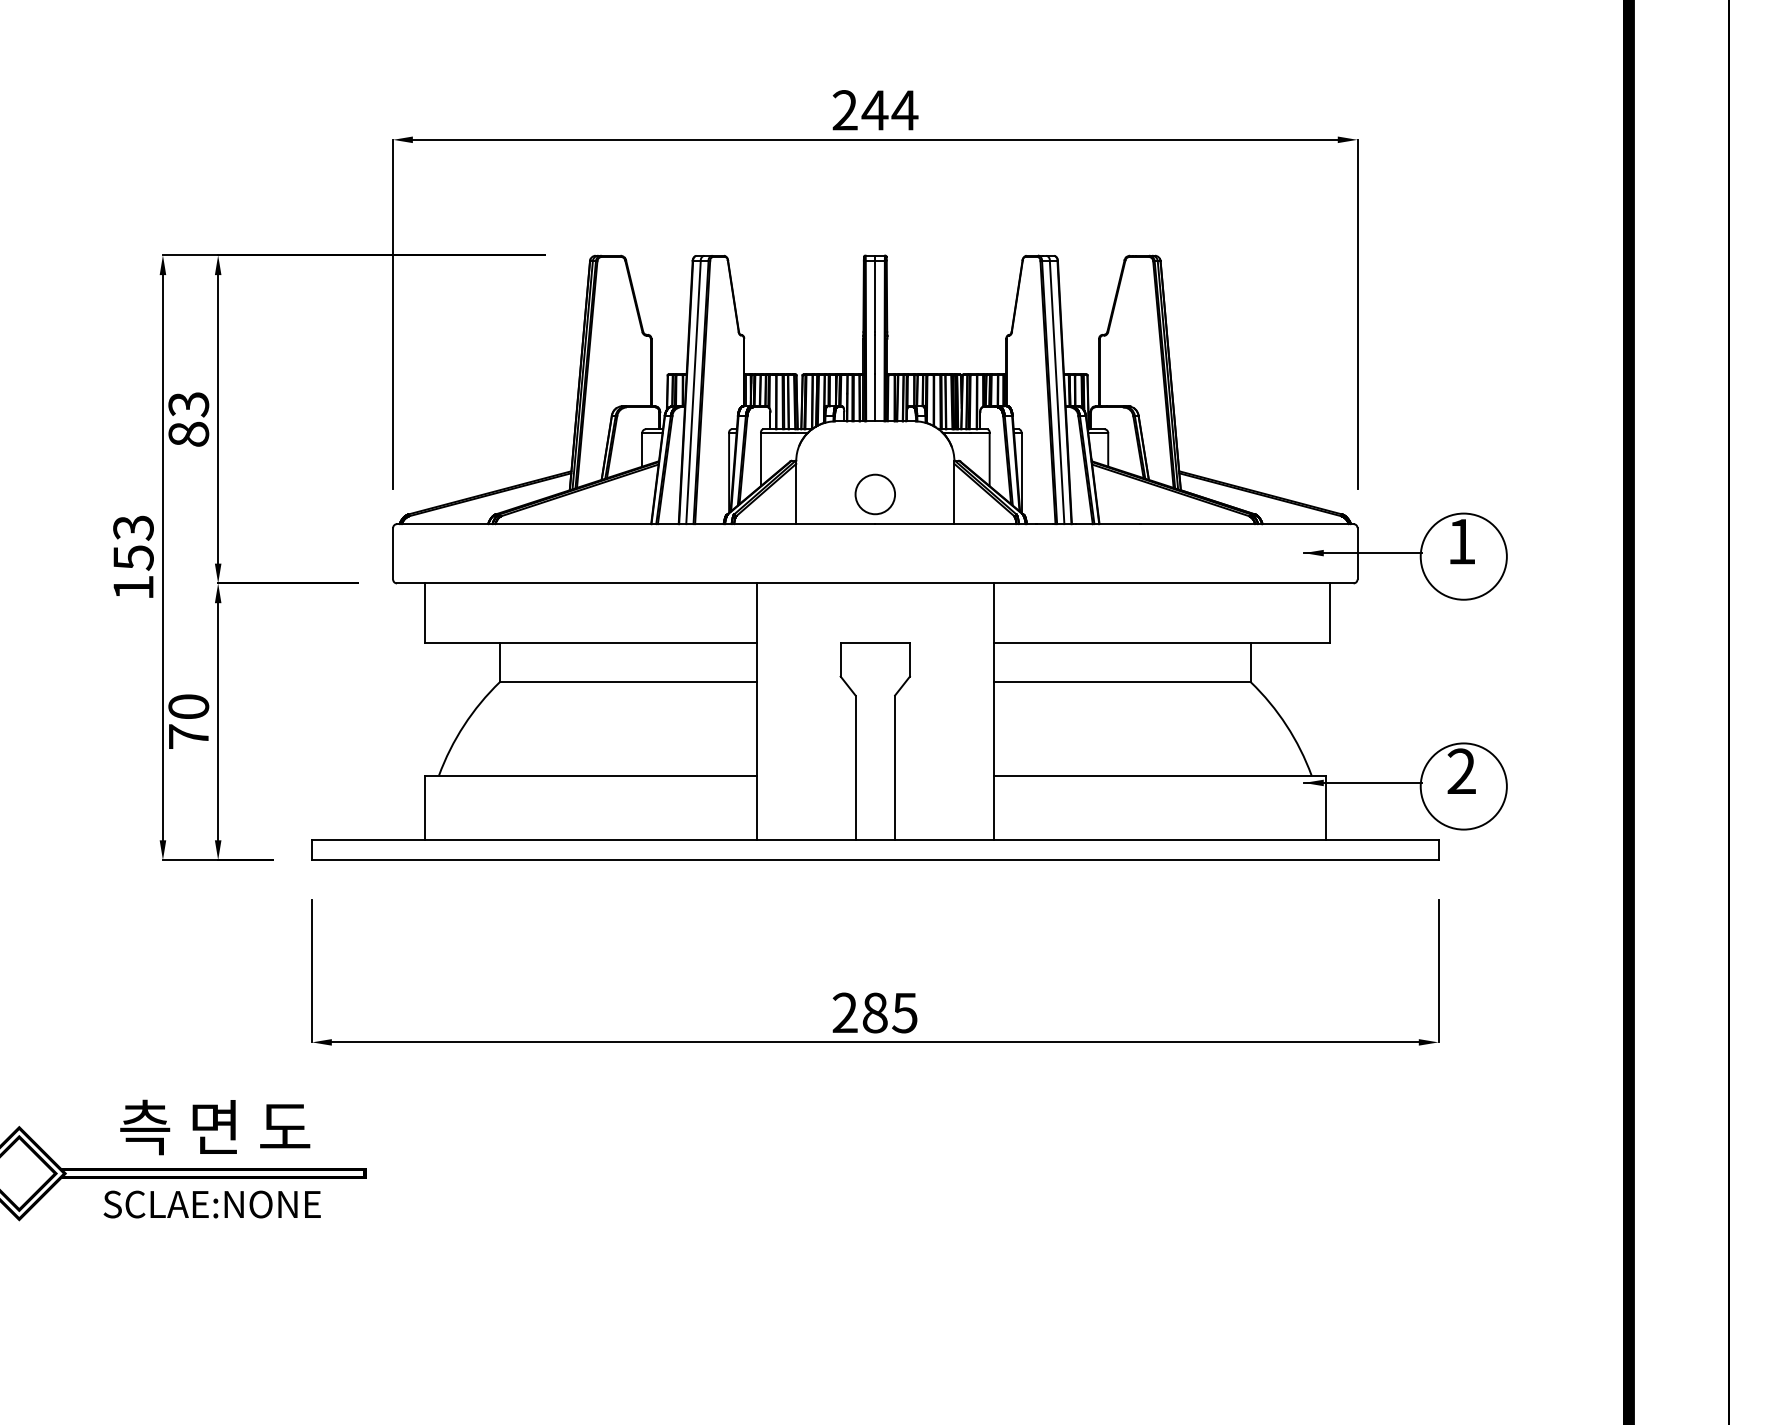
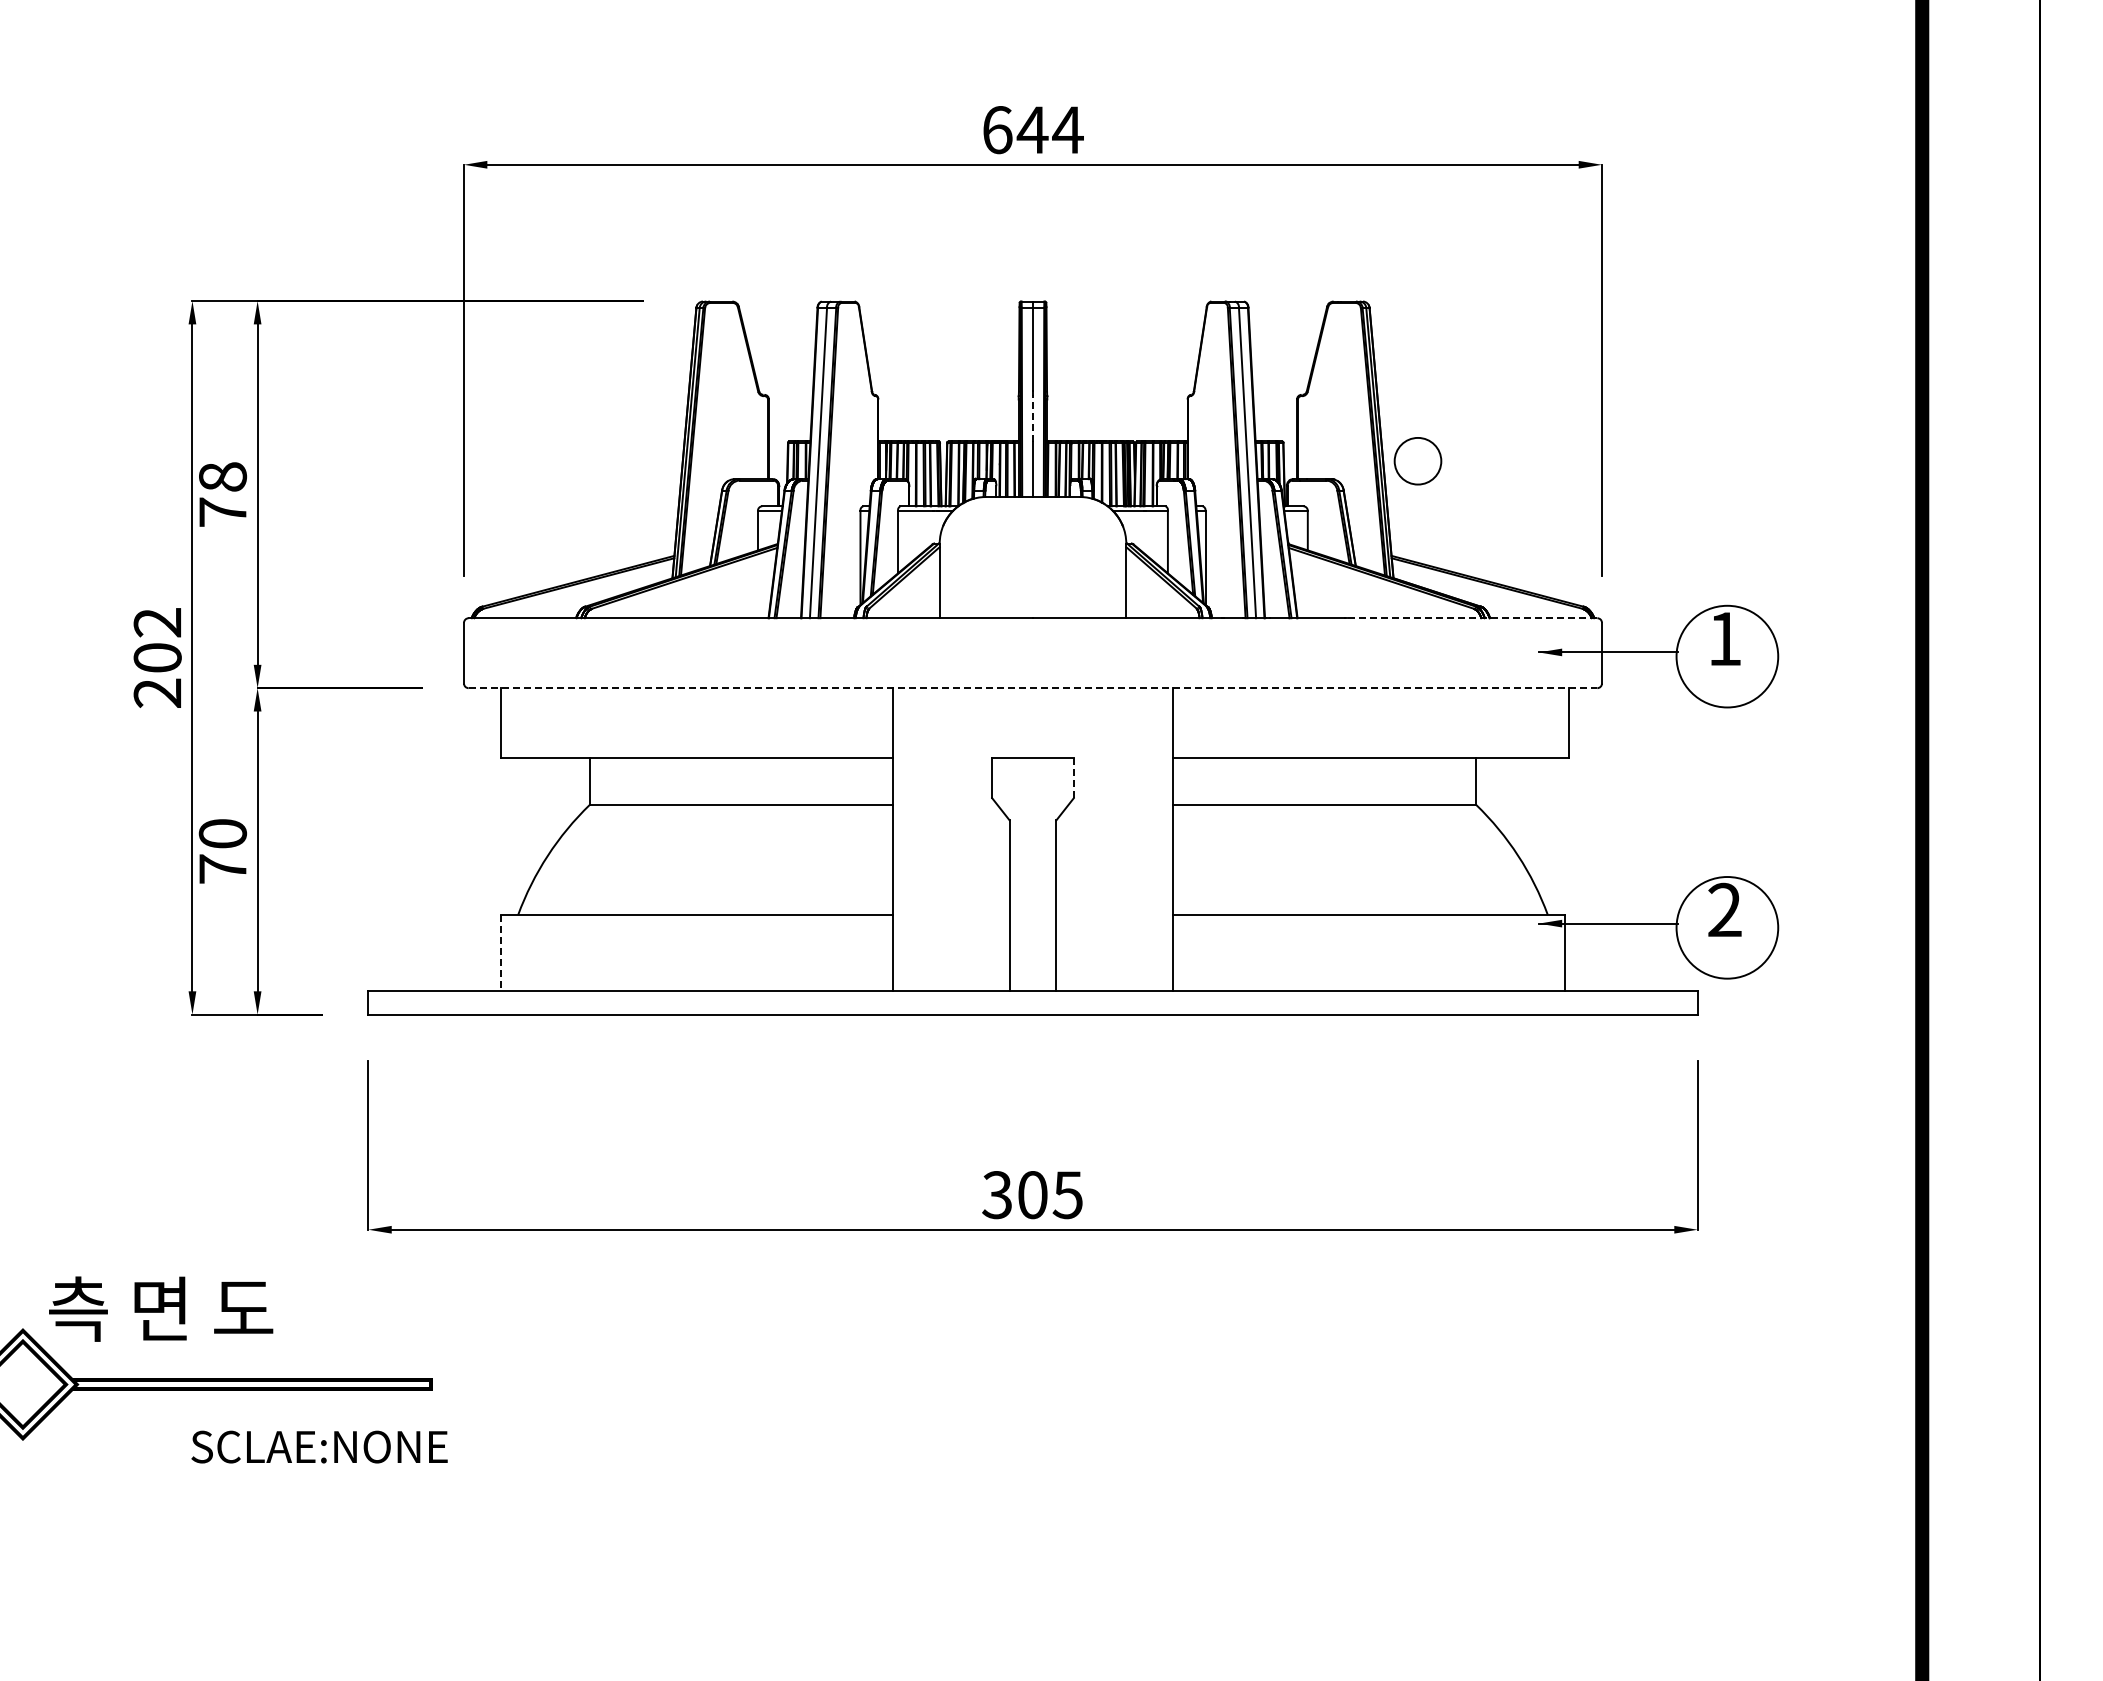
text: (845, 110) -> (997, 130), 244 -> 644
line: (875, 354) -> (1033, 417), solid -> dashed
text: (188, 419) -> (222, 494), 83 -> 78
part: (874, 494) -> (1417, 461), moved
line: (1246, 524) -> (1471, 618), solid -> dashed
text: (133, 557) -> (157, 657), 153 -> 202
line: (875, 583) -> (1033, 688), solid -> dashed
line: (909, 659) -> (1073, 777), solid -> dashed
line: (424, 808) -> (501, 953), solid -> dashed
text: (859, 1013) -> (1014, 1195), 285 -> 305
text: (215, 1126) -> (161, 1308), moved
text: (212, 1204) -> (319, 1446), moved

